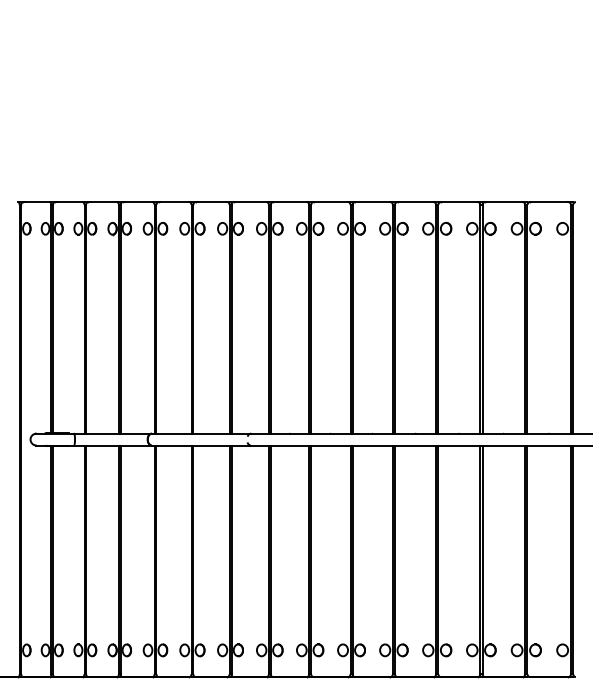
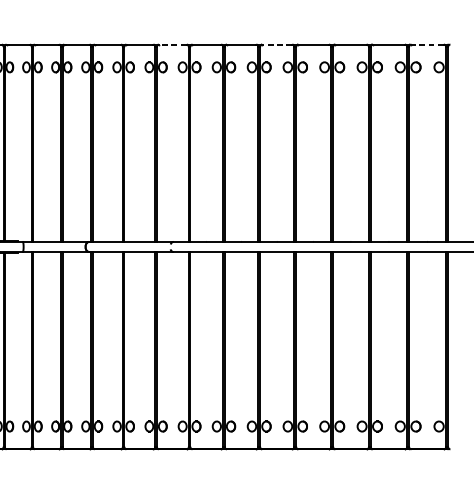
line: (249, 202) -> (172, 44), solid -> dashed
line: (372, 202) -> (277, 44), solid -> dashed
line: (548, 202) -> (427, 44), solid -> dashed

